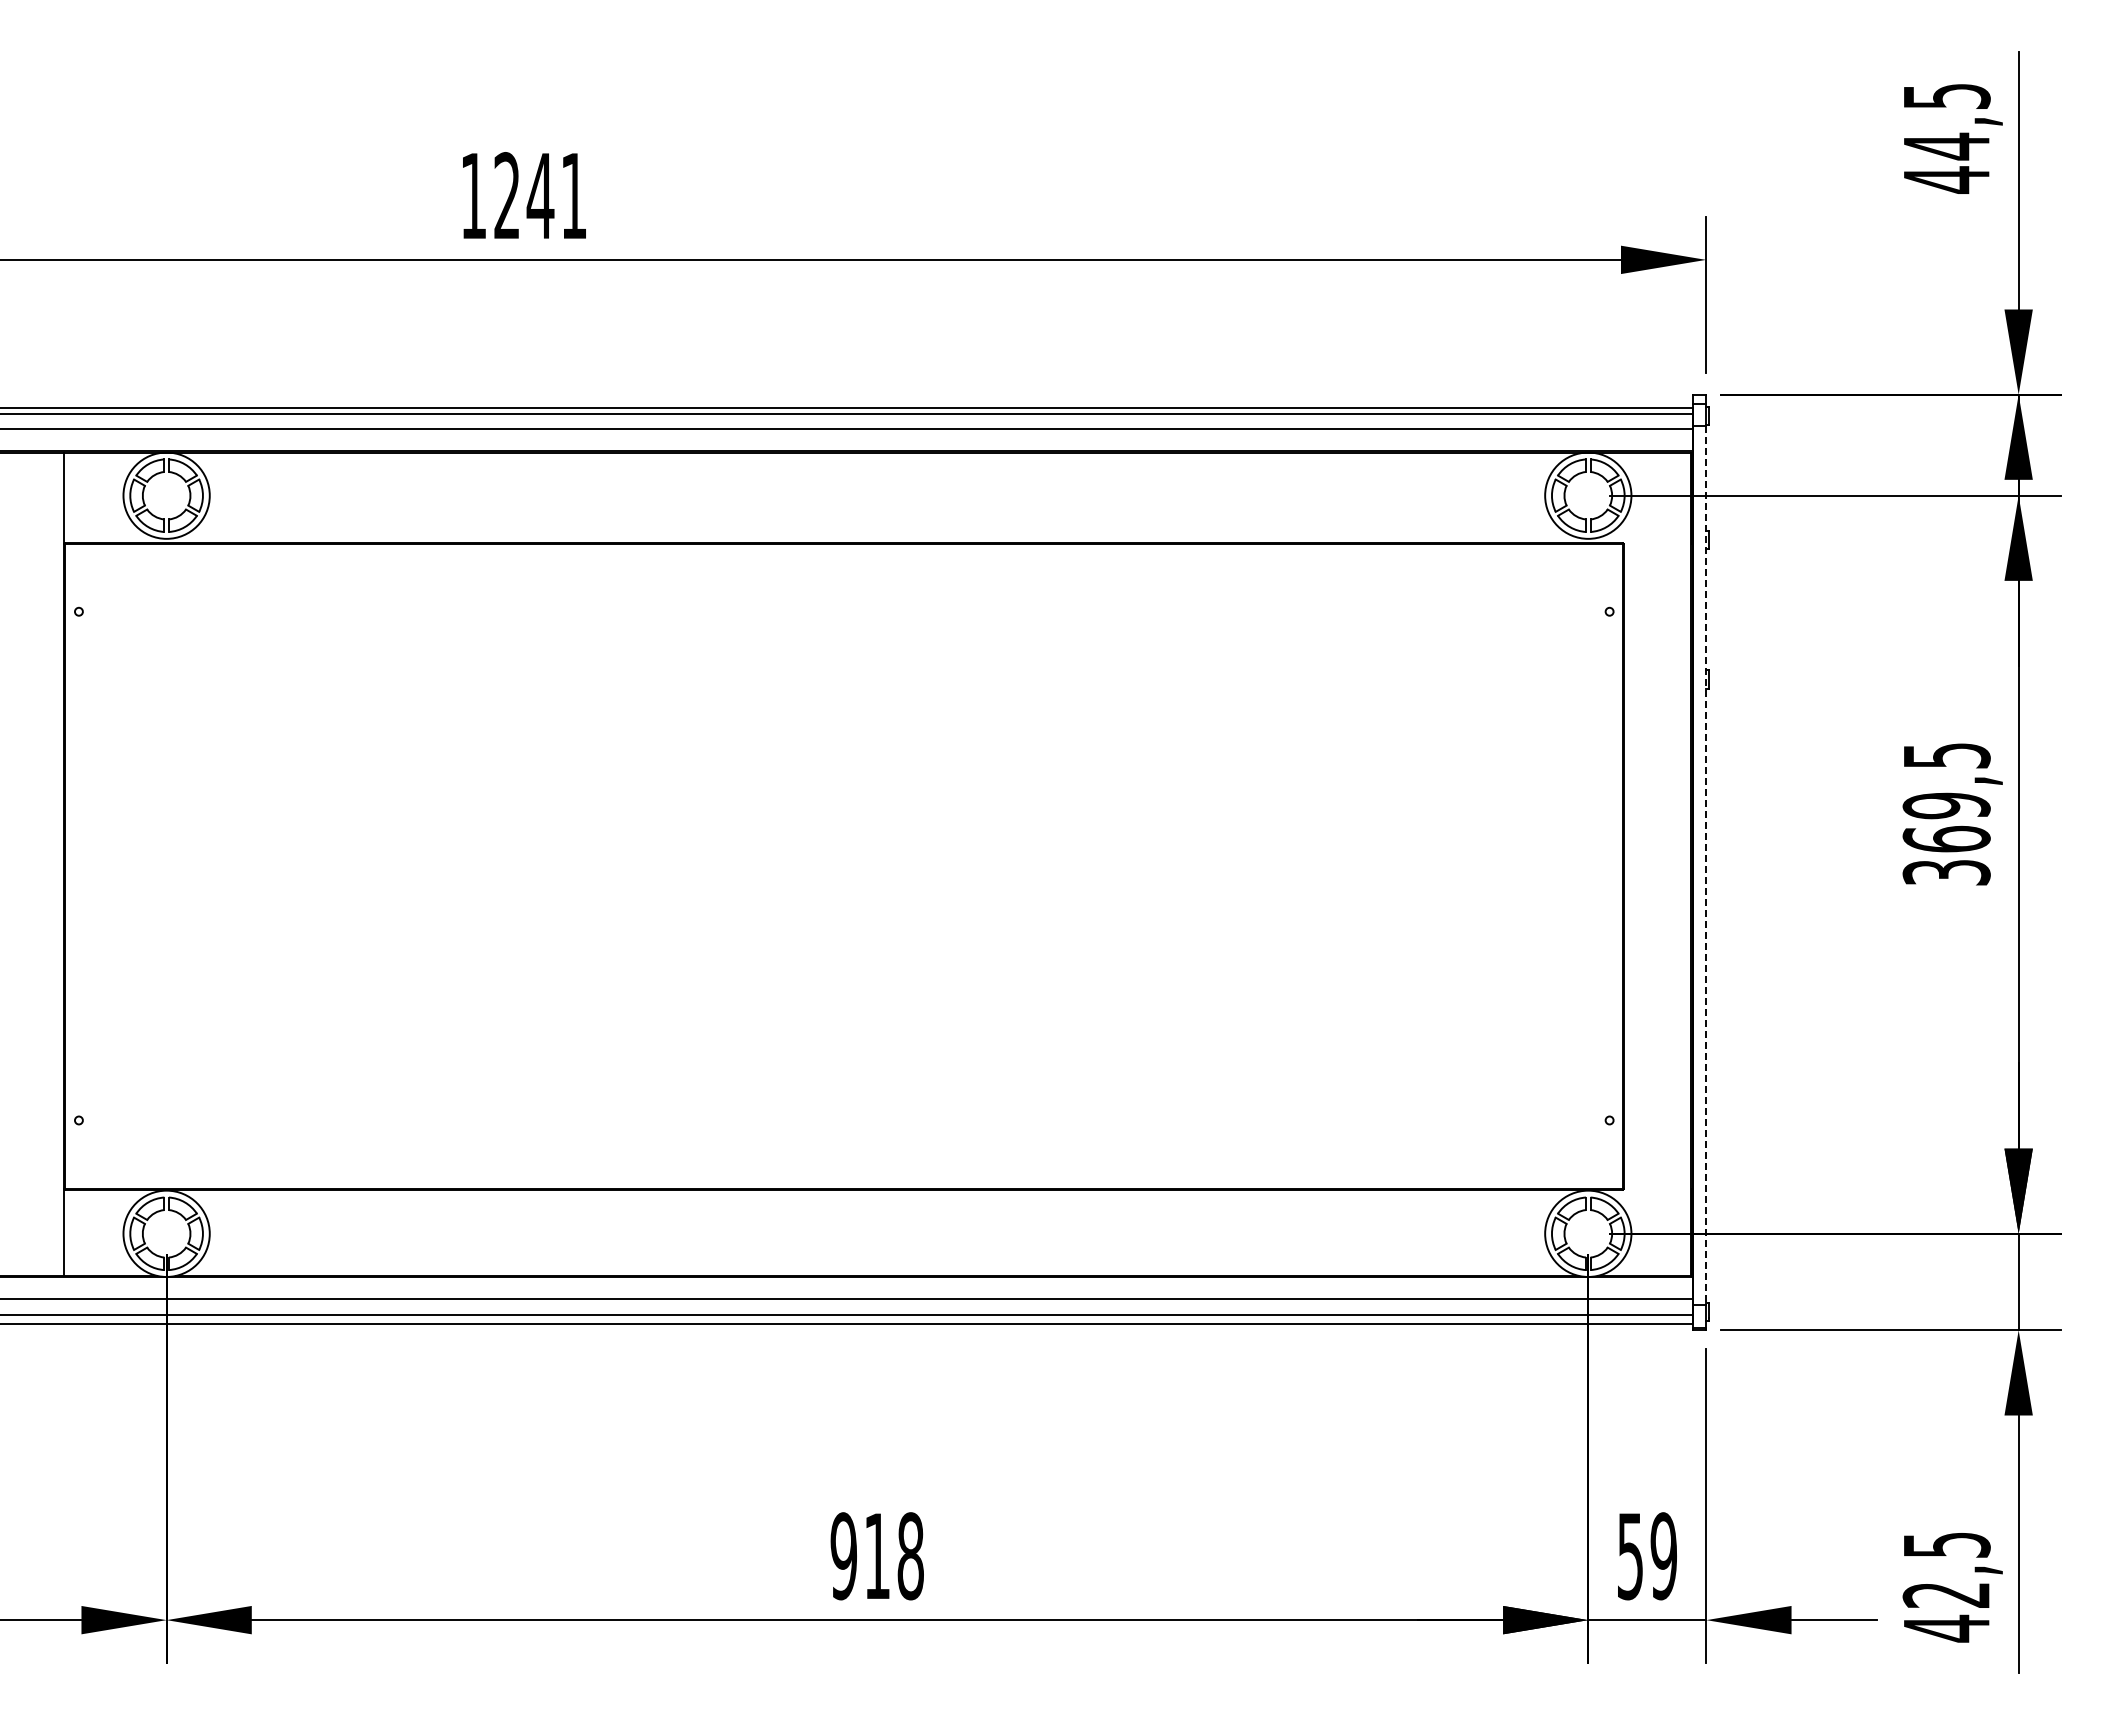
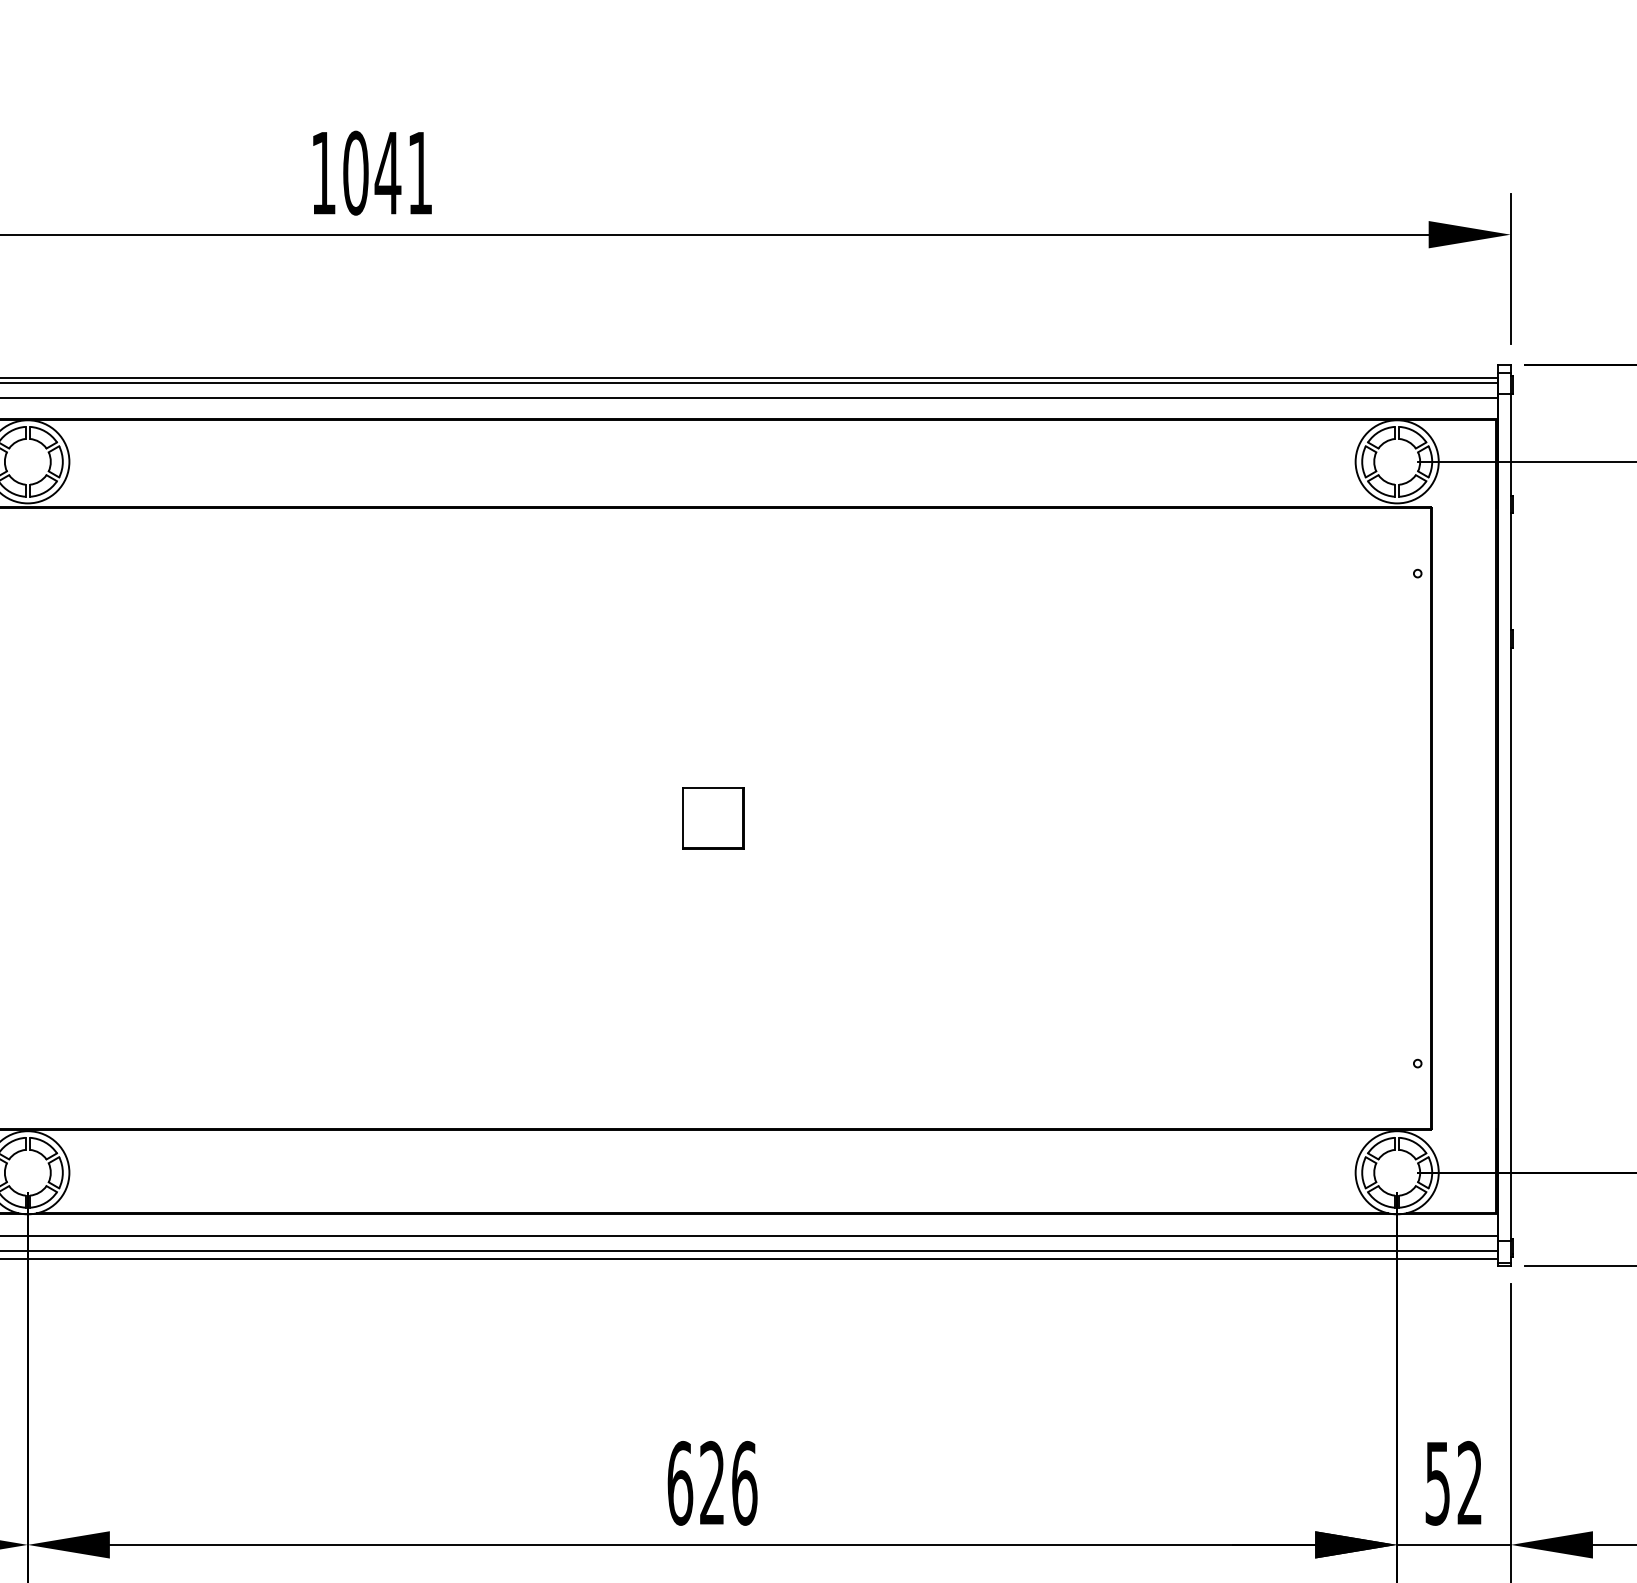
text: (507, 196) -> (356, 173), 1241 -> 1041
part: (878, 865) -> (713, 818), added
line: (1706, 865) -> (1511, 818), dashed -> solid
text: (877, 1556) -> (712, 1483), 918 -> 626
text: (1663, 1556) -> (1469, 1483), 59 -> 52

